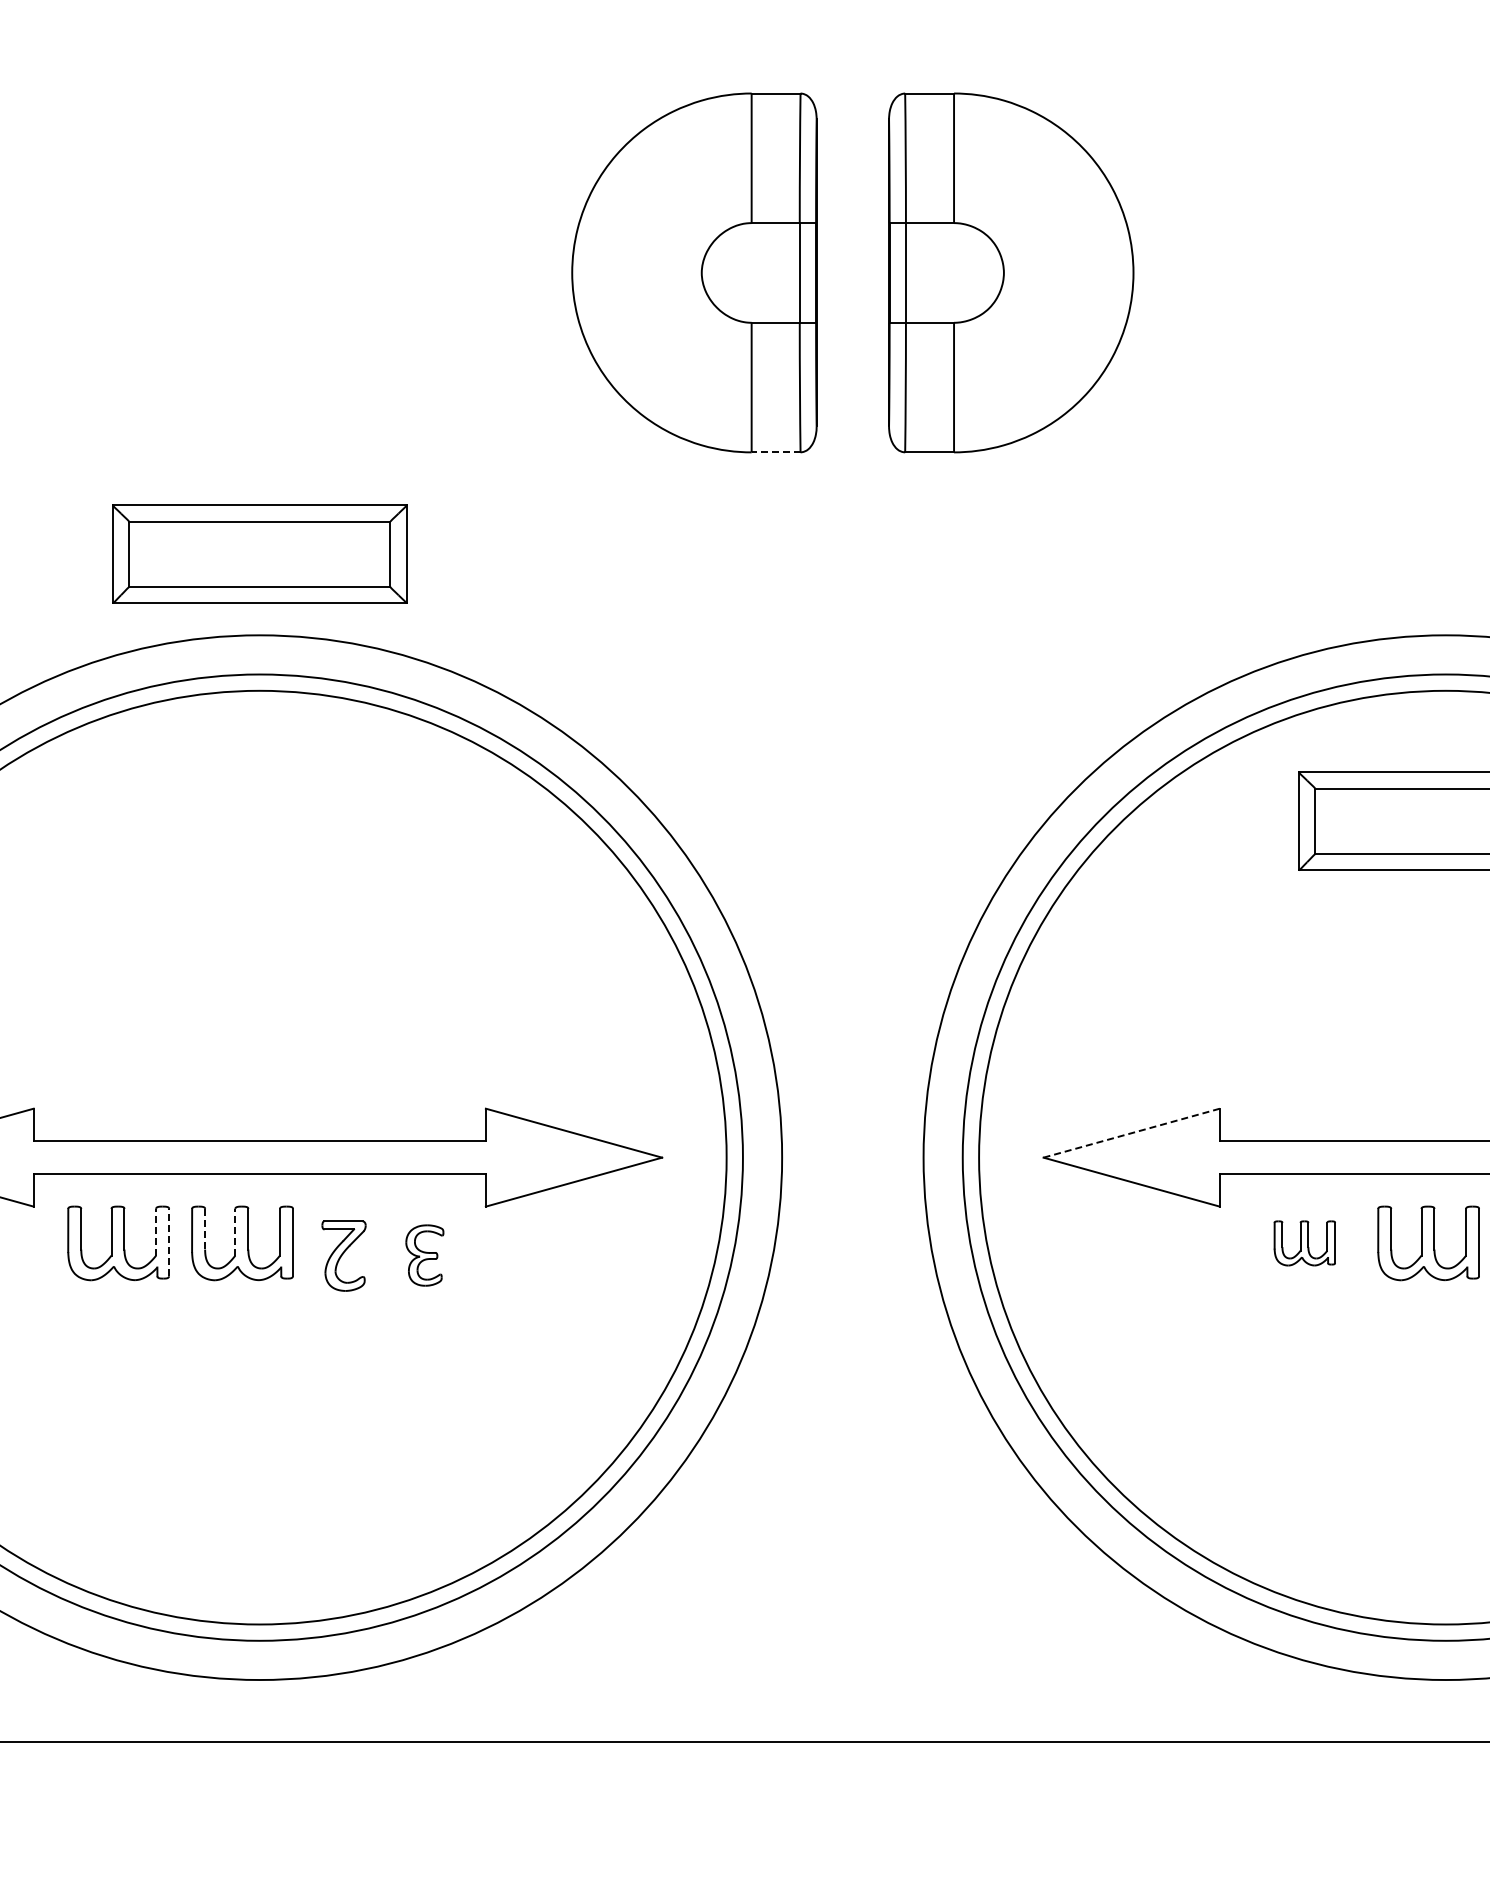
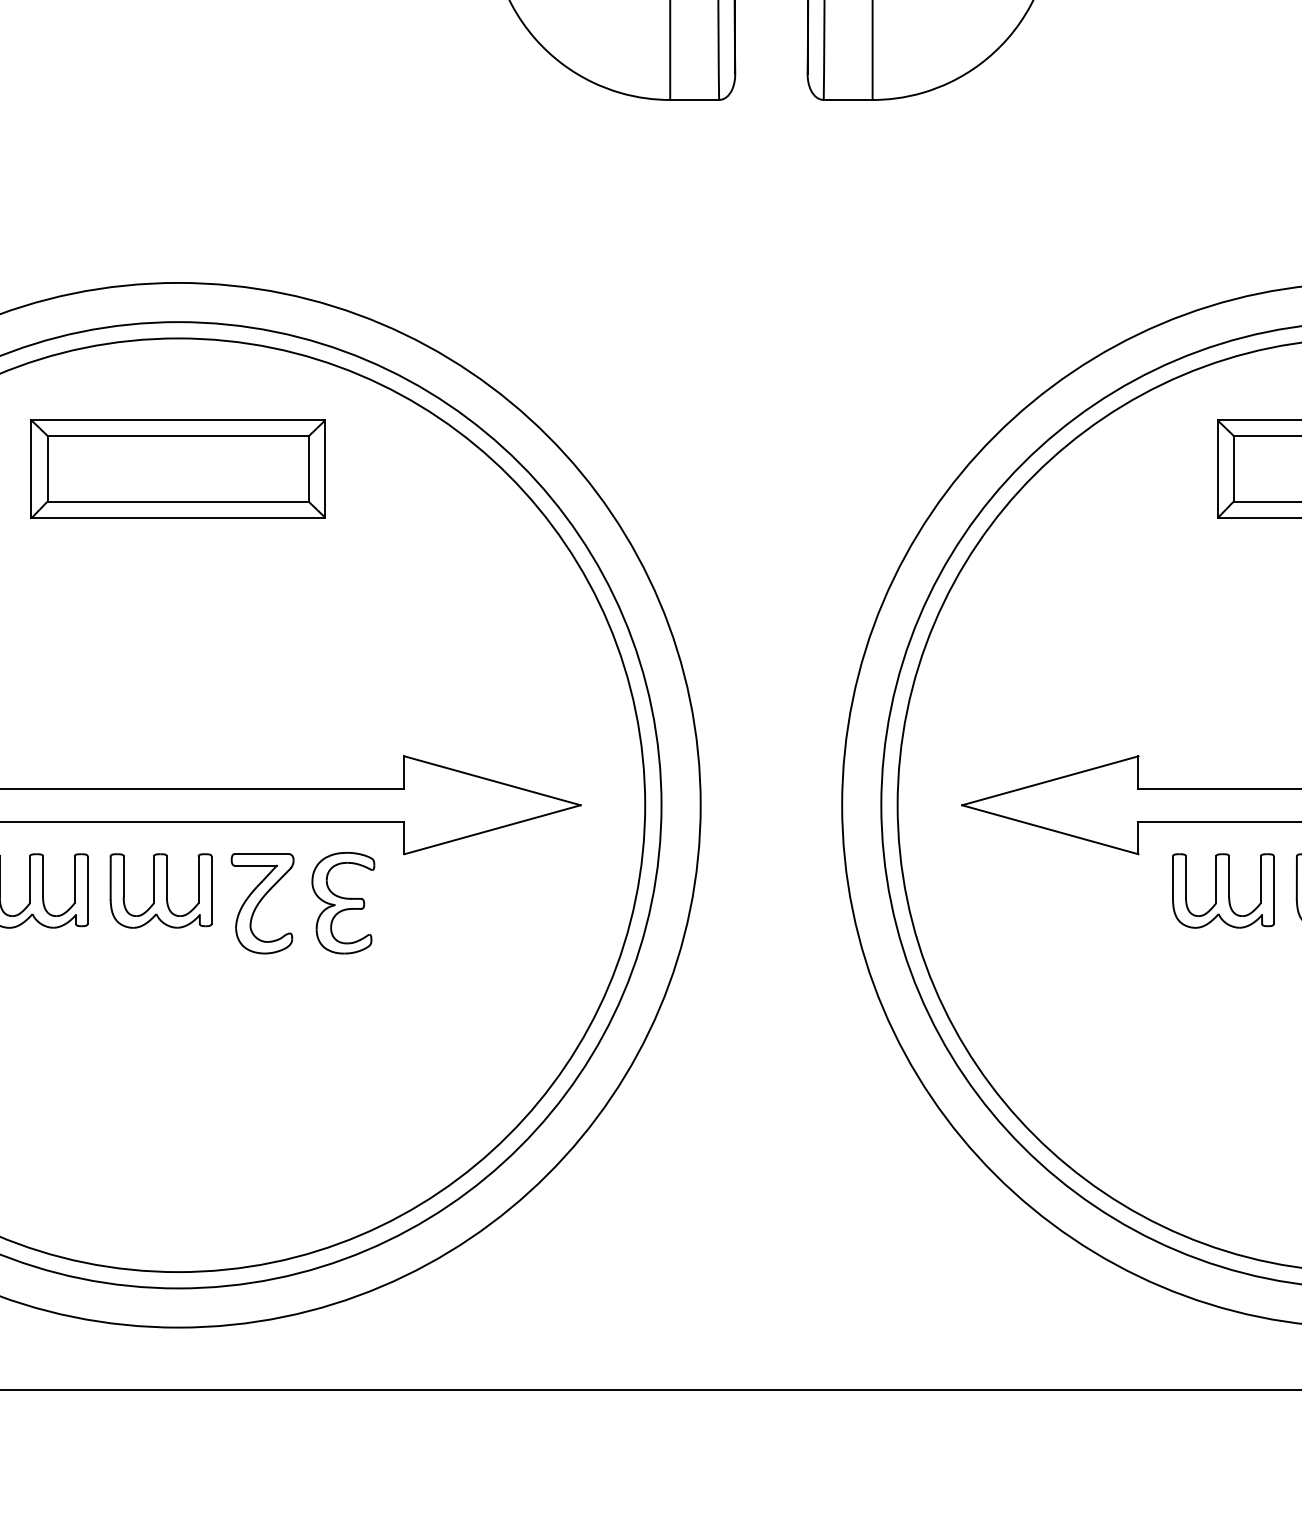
line: (775, 452) -> (694, 100), dashed -> solid
part: (259, 553) -> (178, 468), moved
line: (1131, 1133) -> (1050, 781), dashed -> solid
line: (205, 1229) -> (124, 877), dashed -> solid
line: (156, 1231) -> (75, 879), dashed -> solid
line: (235, 1231) -> (154, 879), dashed -> solid
line: (169, 1242) -> (88, 890), dashed -> solid
part: (1304, 1243) -> (1223, 891), size x1.67
part: (343, 1255) -> (262, 903), size x1.43
part: (424, 1255) -> (343, 903), size x1.67

